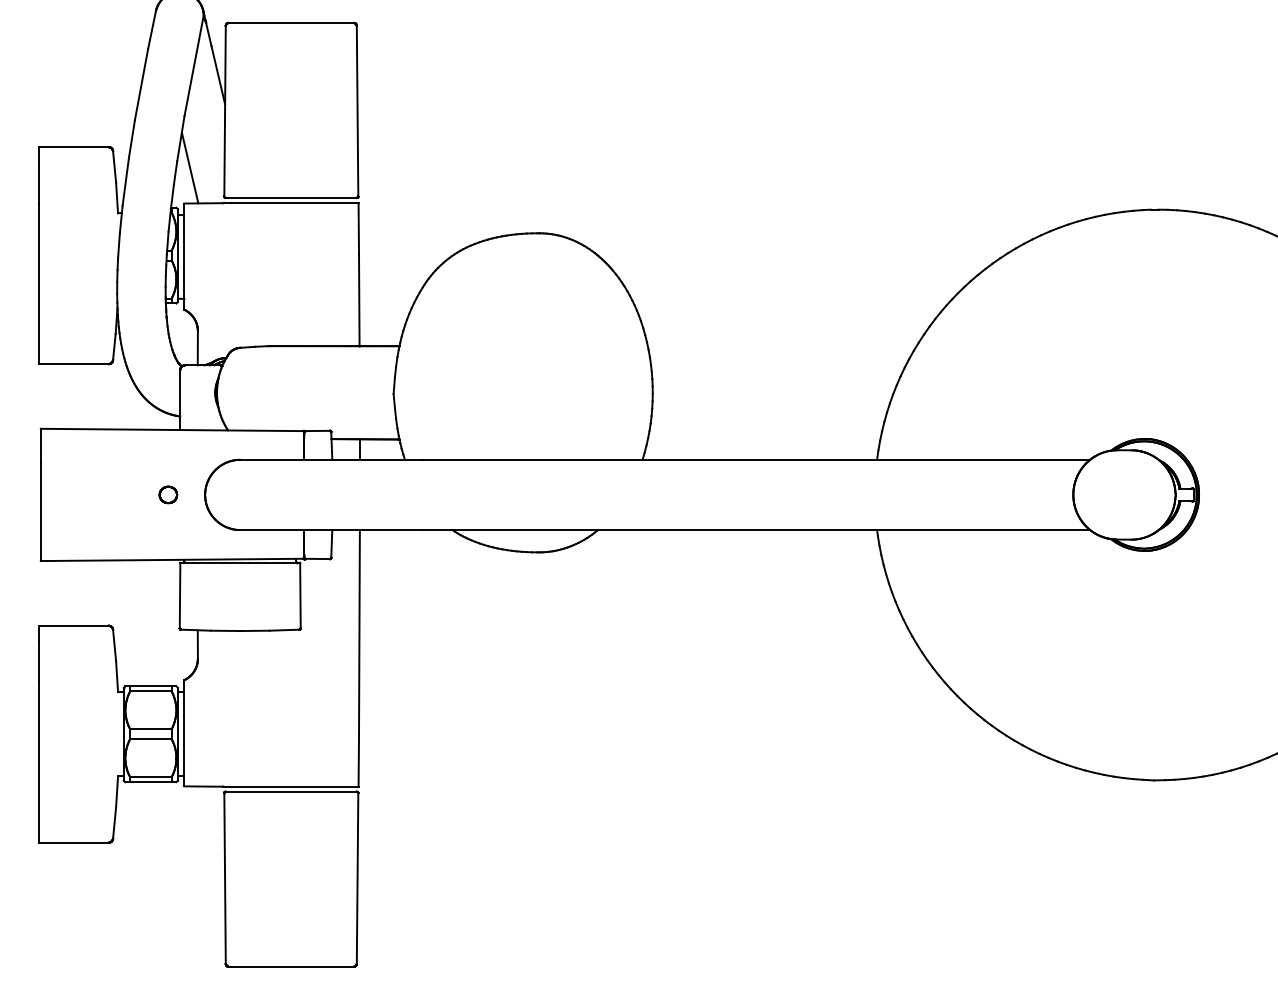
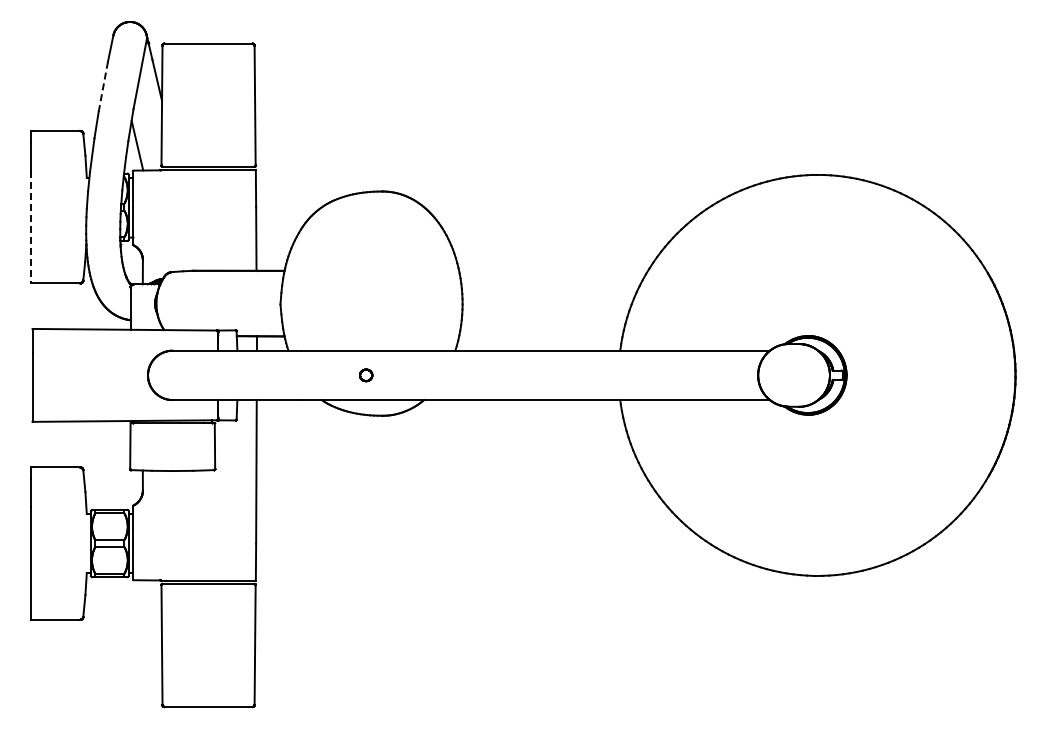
line: (141, 83) -> (103, 86), solid -> dashed
line: (39, 284) -> (31, 227), solid -> dashed
part: (168, 495) -> (366, 375), moved

